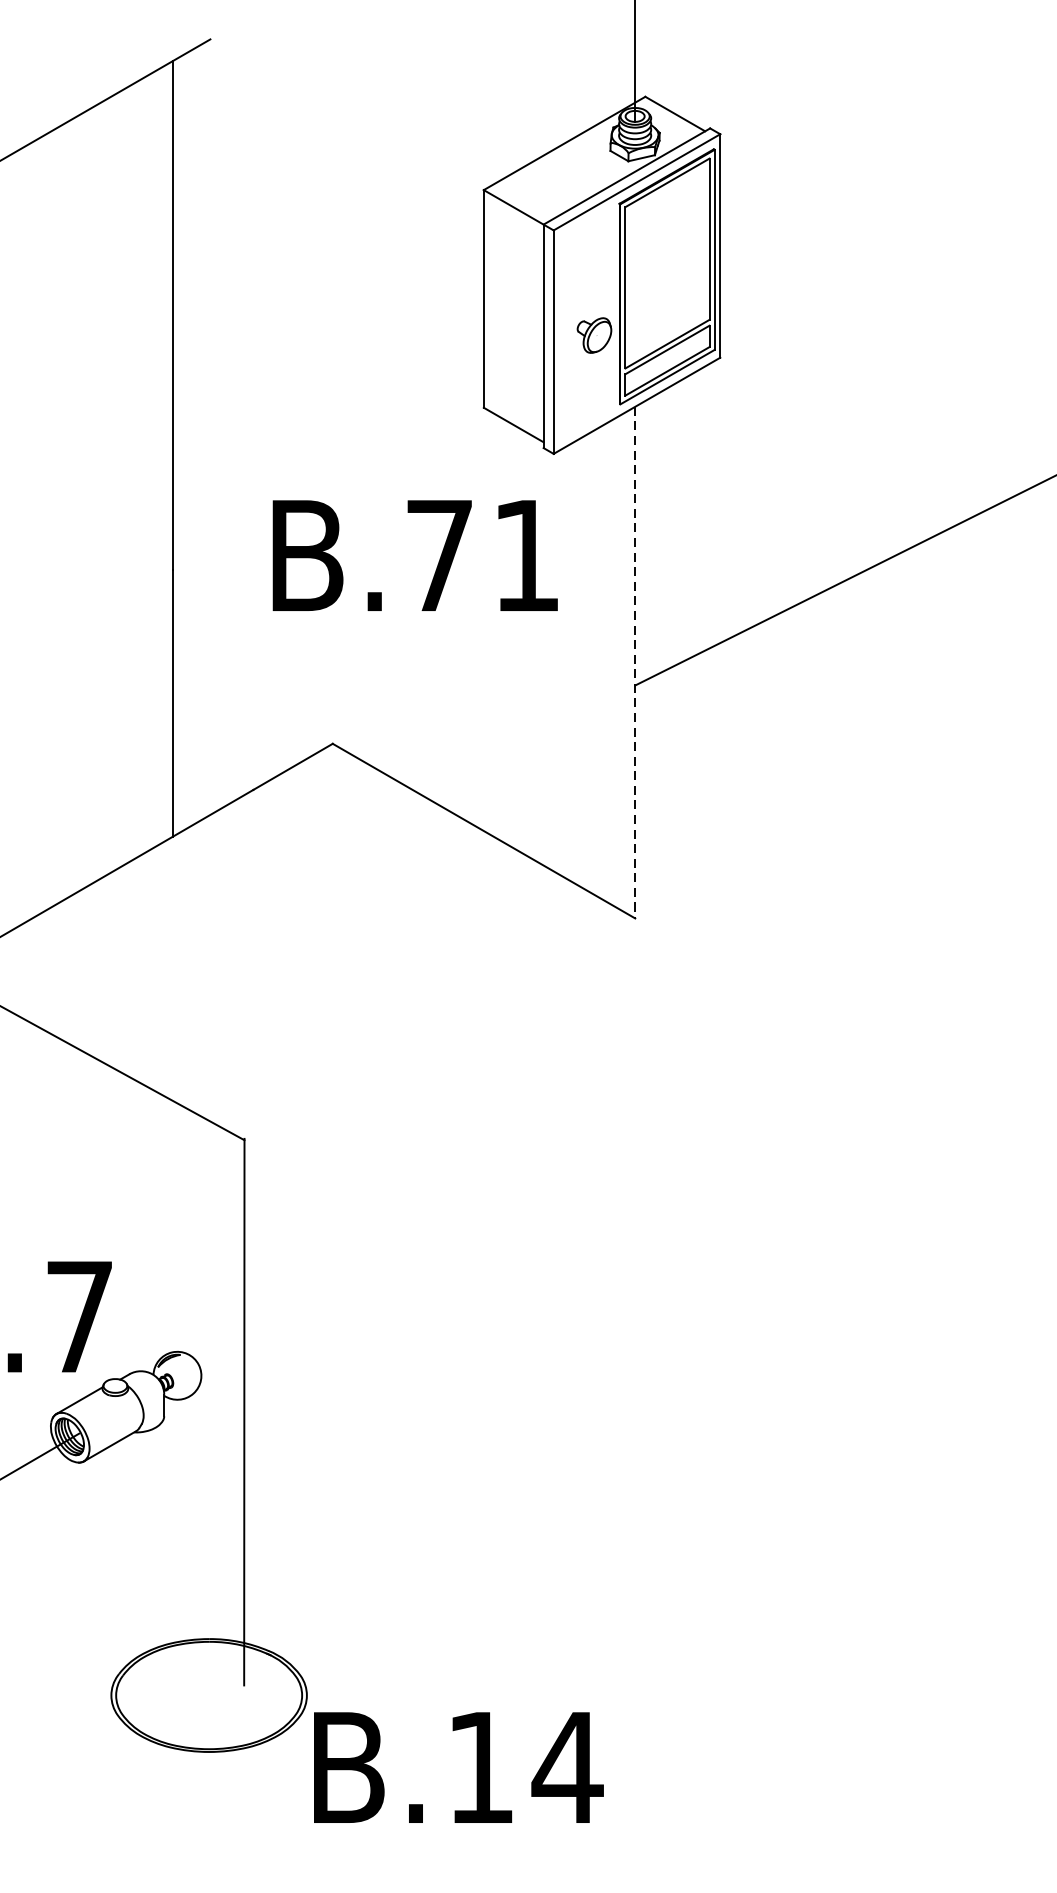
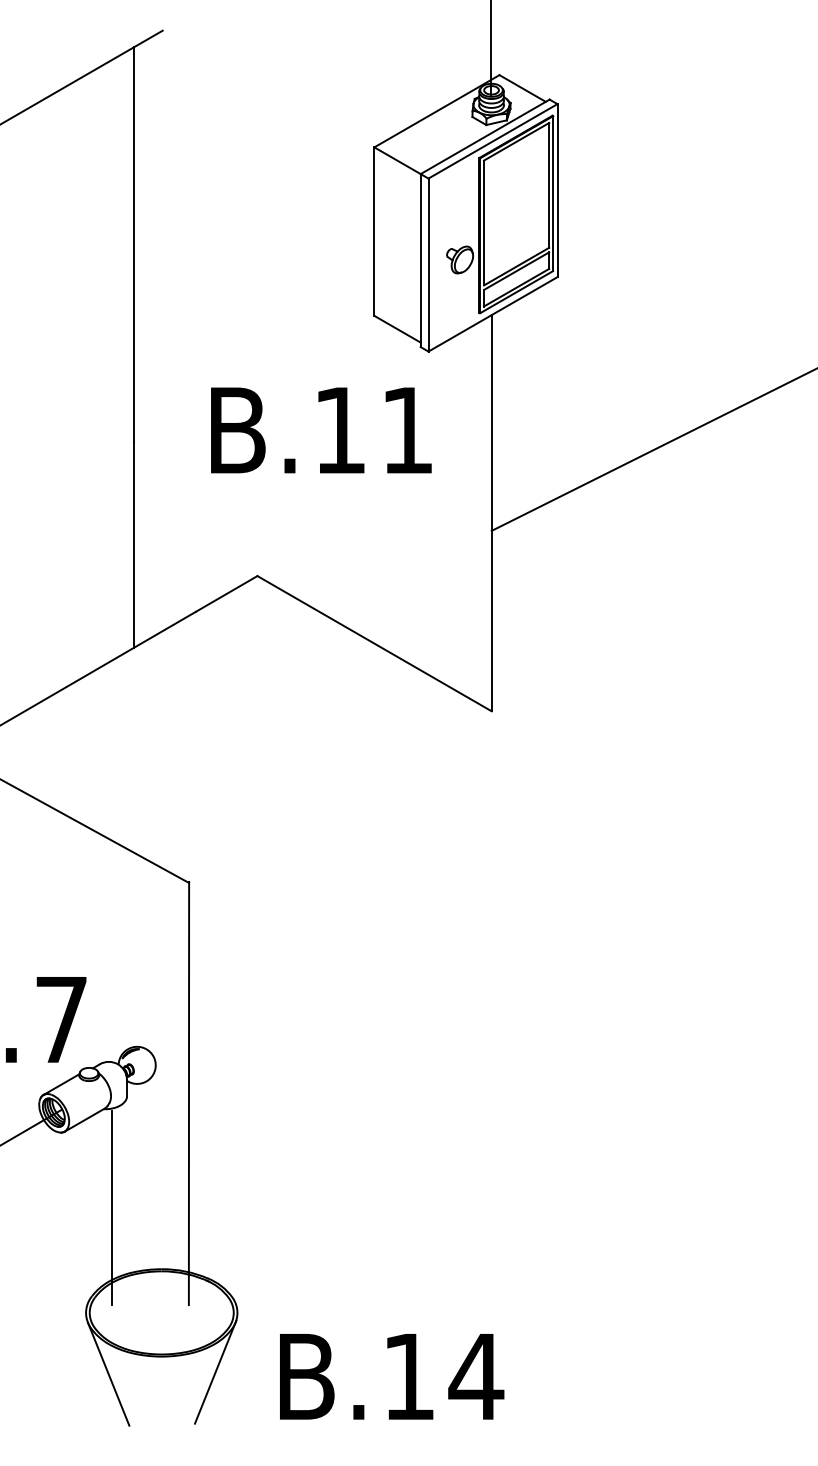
text: (440, 555) -> (340, 430), B.71 -> B.11
line: (635, 662) -> (491, 513), dashed -> solid
line: (144, 1559) -> (111, 1207), added
text: (459, 1767) -> (392, 1376), moved
line: (278, 1771) -> (215, 1371), added
line: (140, 1773) -> (108, 1373), added

